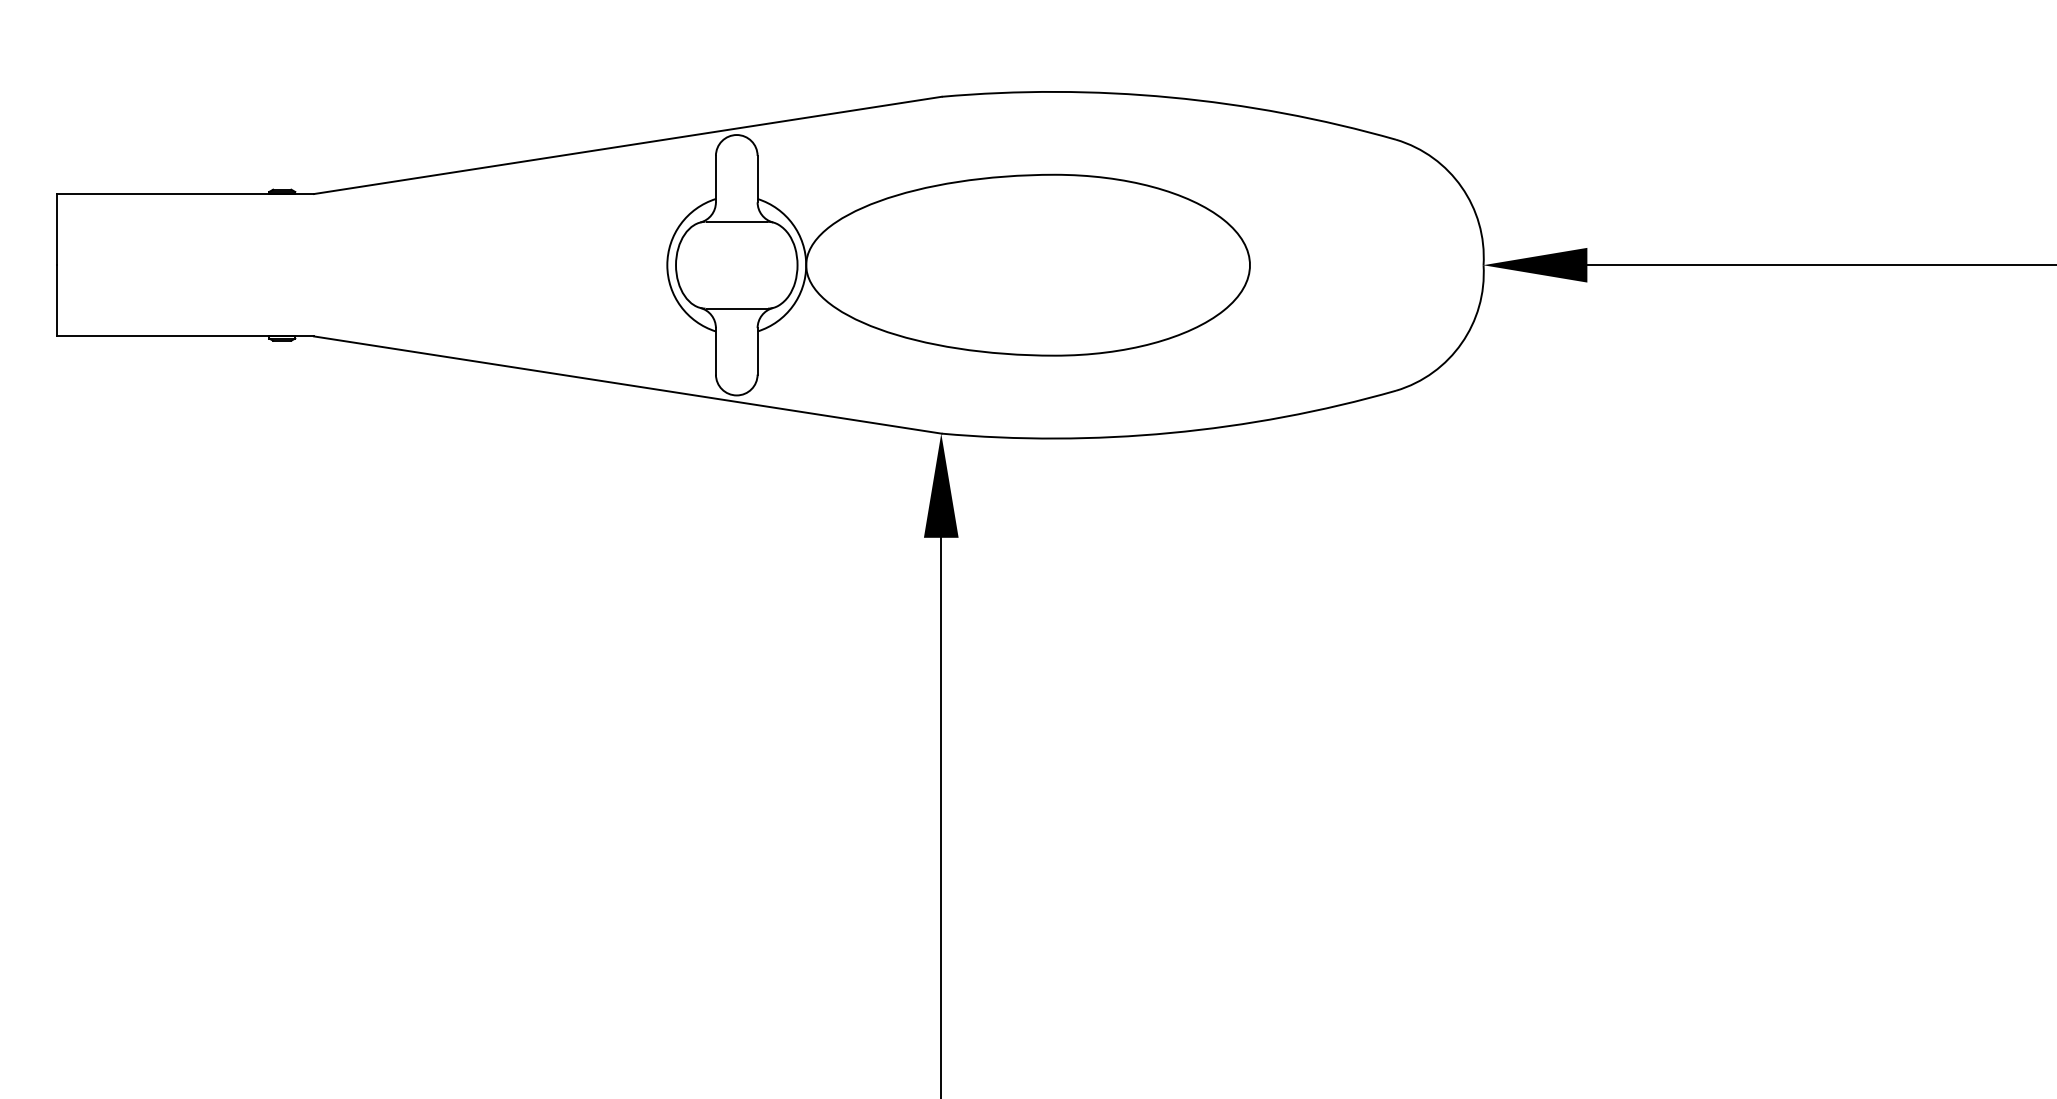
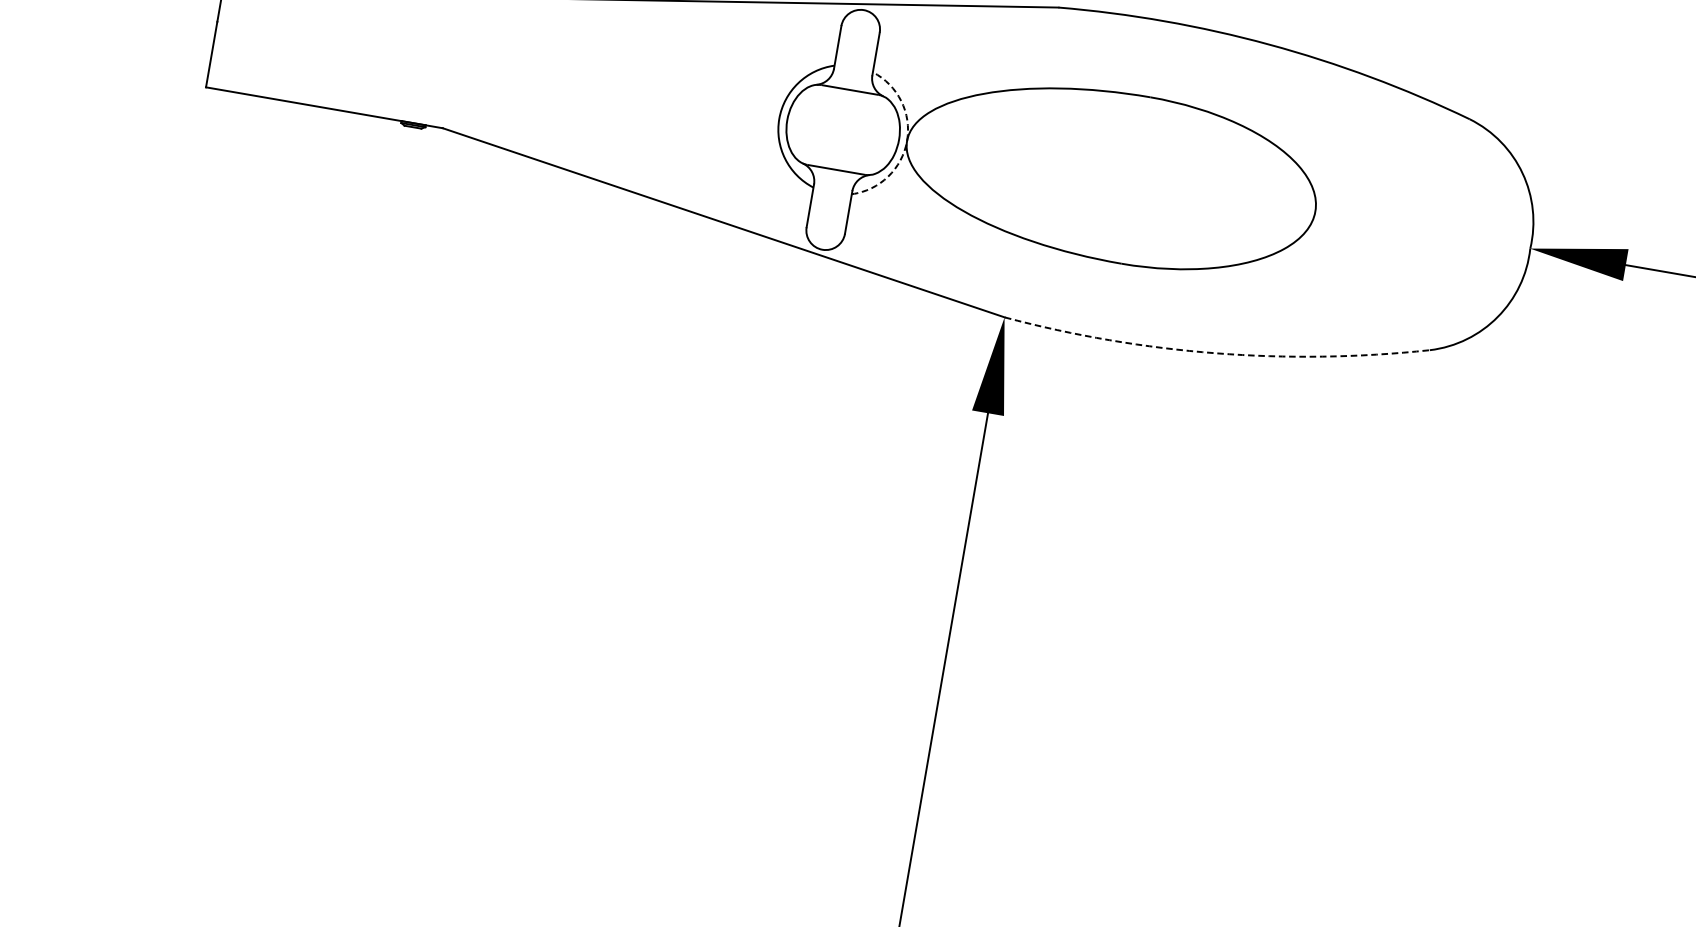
arc: (806, 265) -> (907, 141), solid -> dashed
arc: (1170, 433) -> (1215, 353), solid -> dashed

